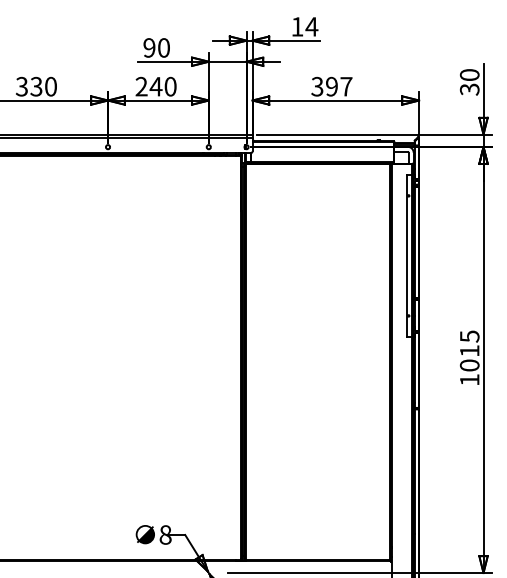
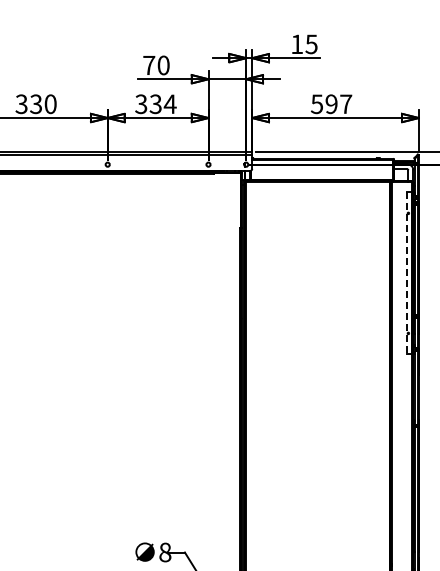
text: (311, 26) -> (311, 44), 14 -> 15
text: (149, 47) -> (149, 65), 90 -> 70
text: (156, 86) -> (156, 104), 240 -> 334
text: (317, 86) -> (317, 104), 397 -> 597
line: (407, 256) -> (407, 274), solid -> dashed

